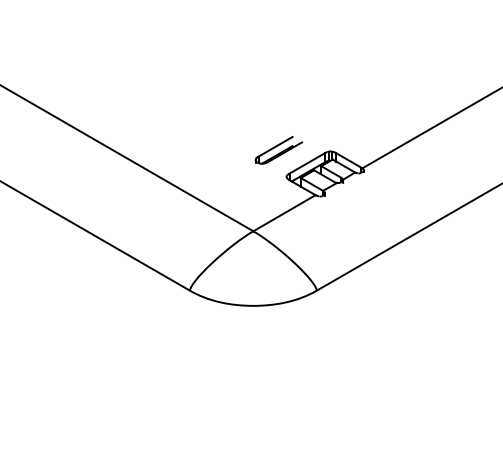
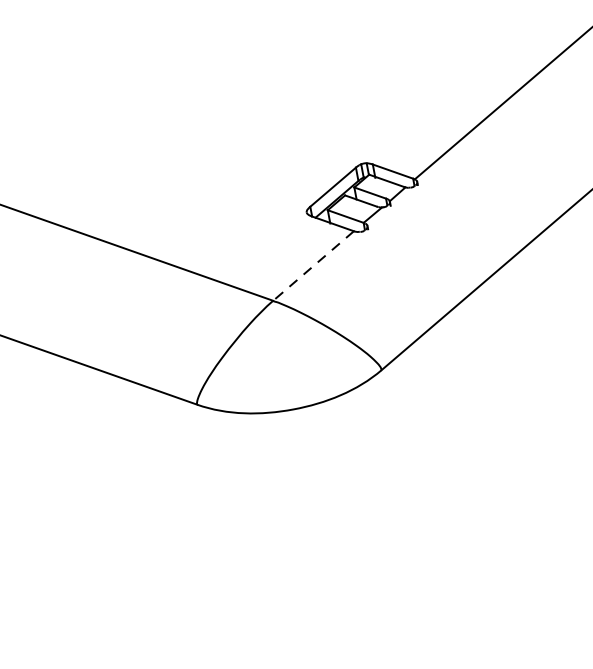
part: (278, 150) -> (287, 176), removed
line: (284, 213) -> (313, 266), solid -> dashed

